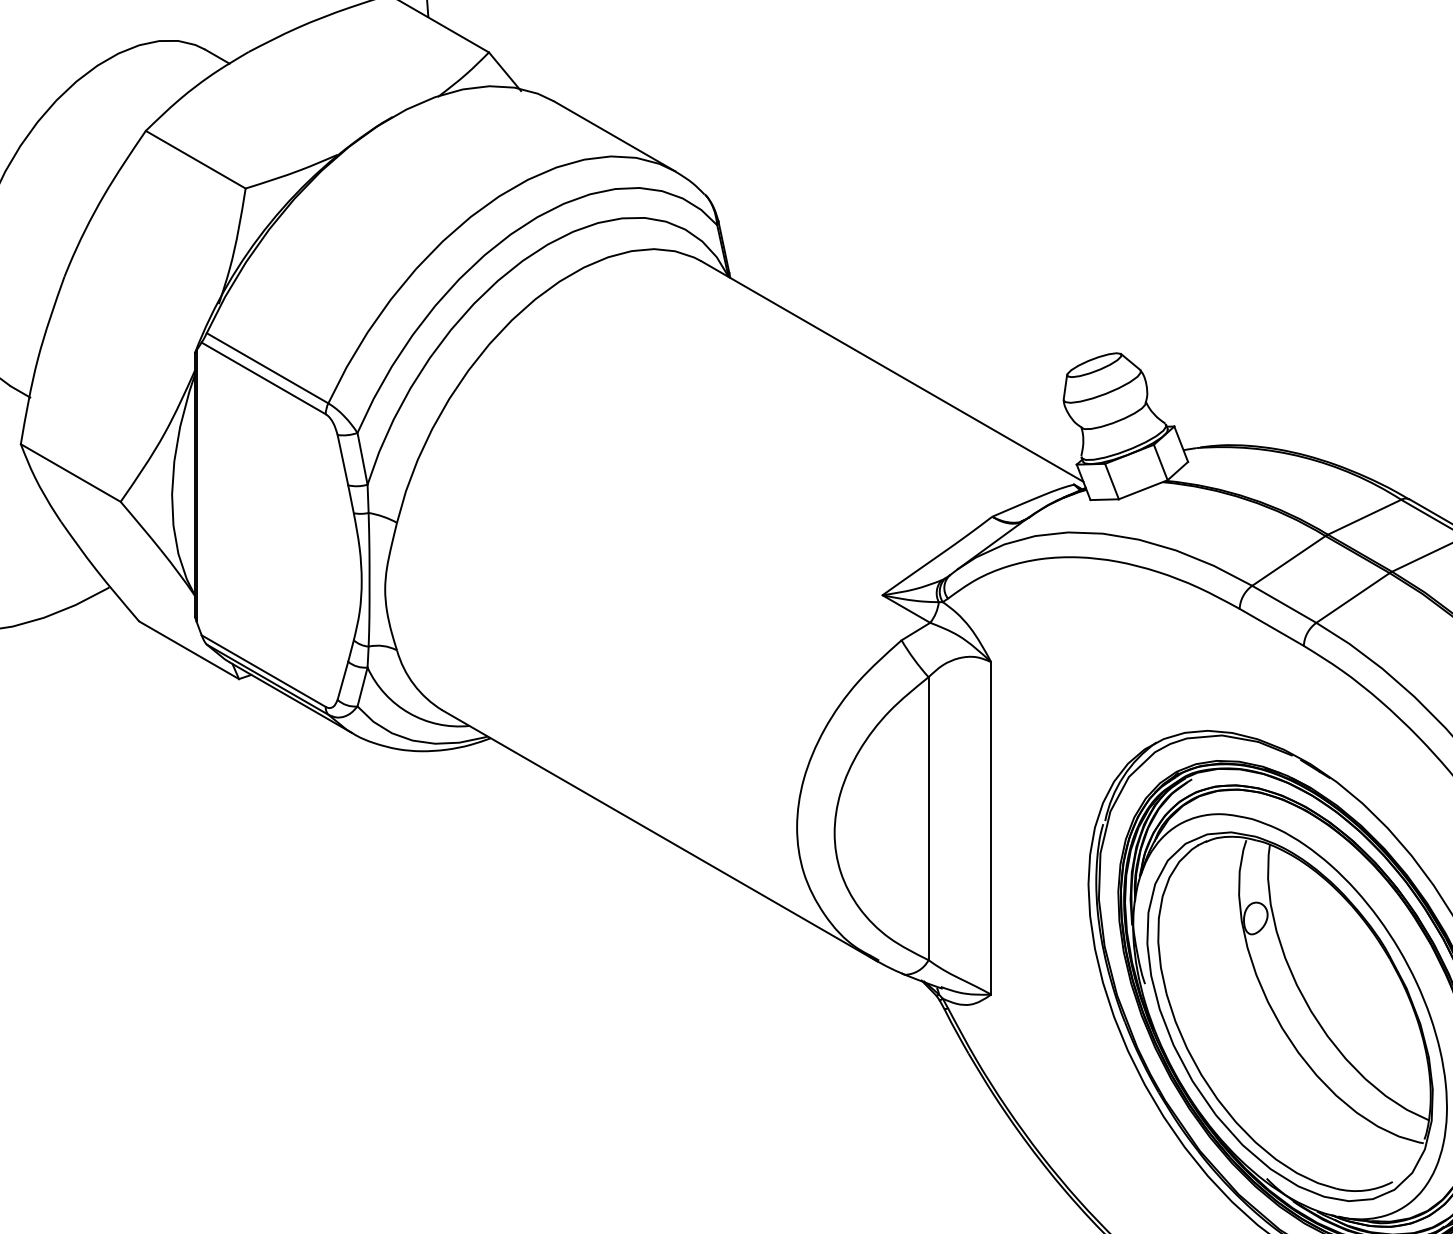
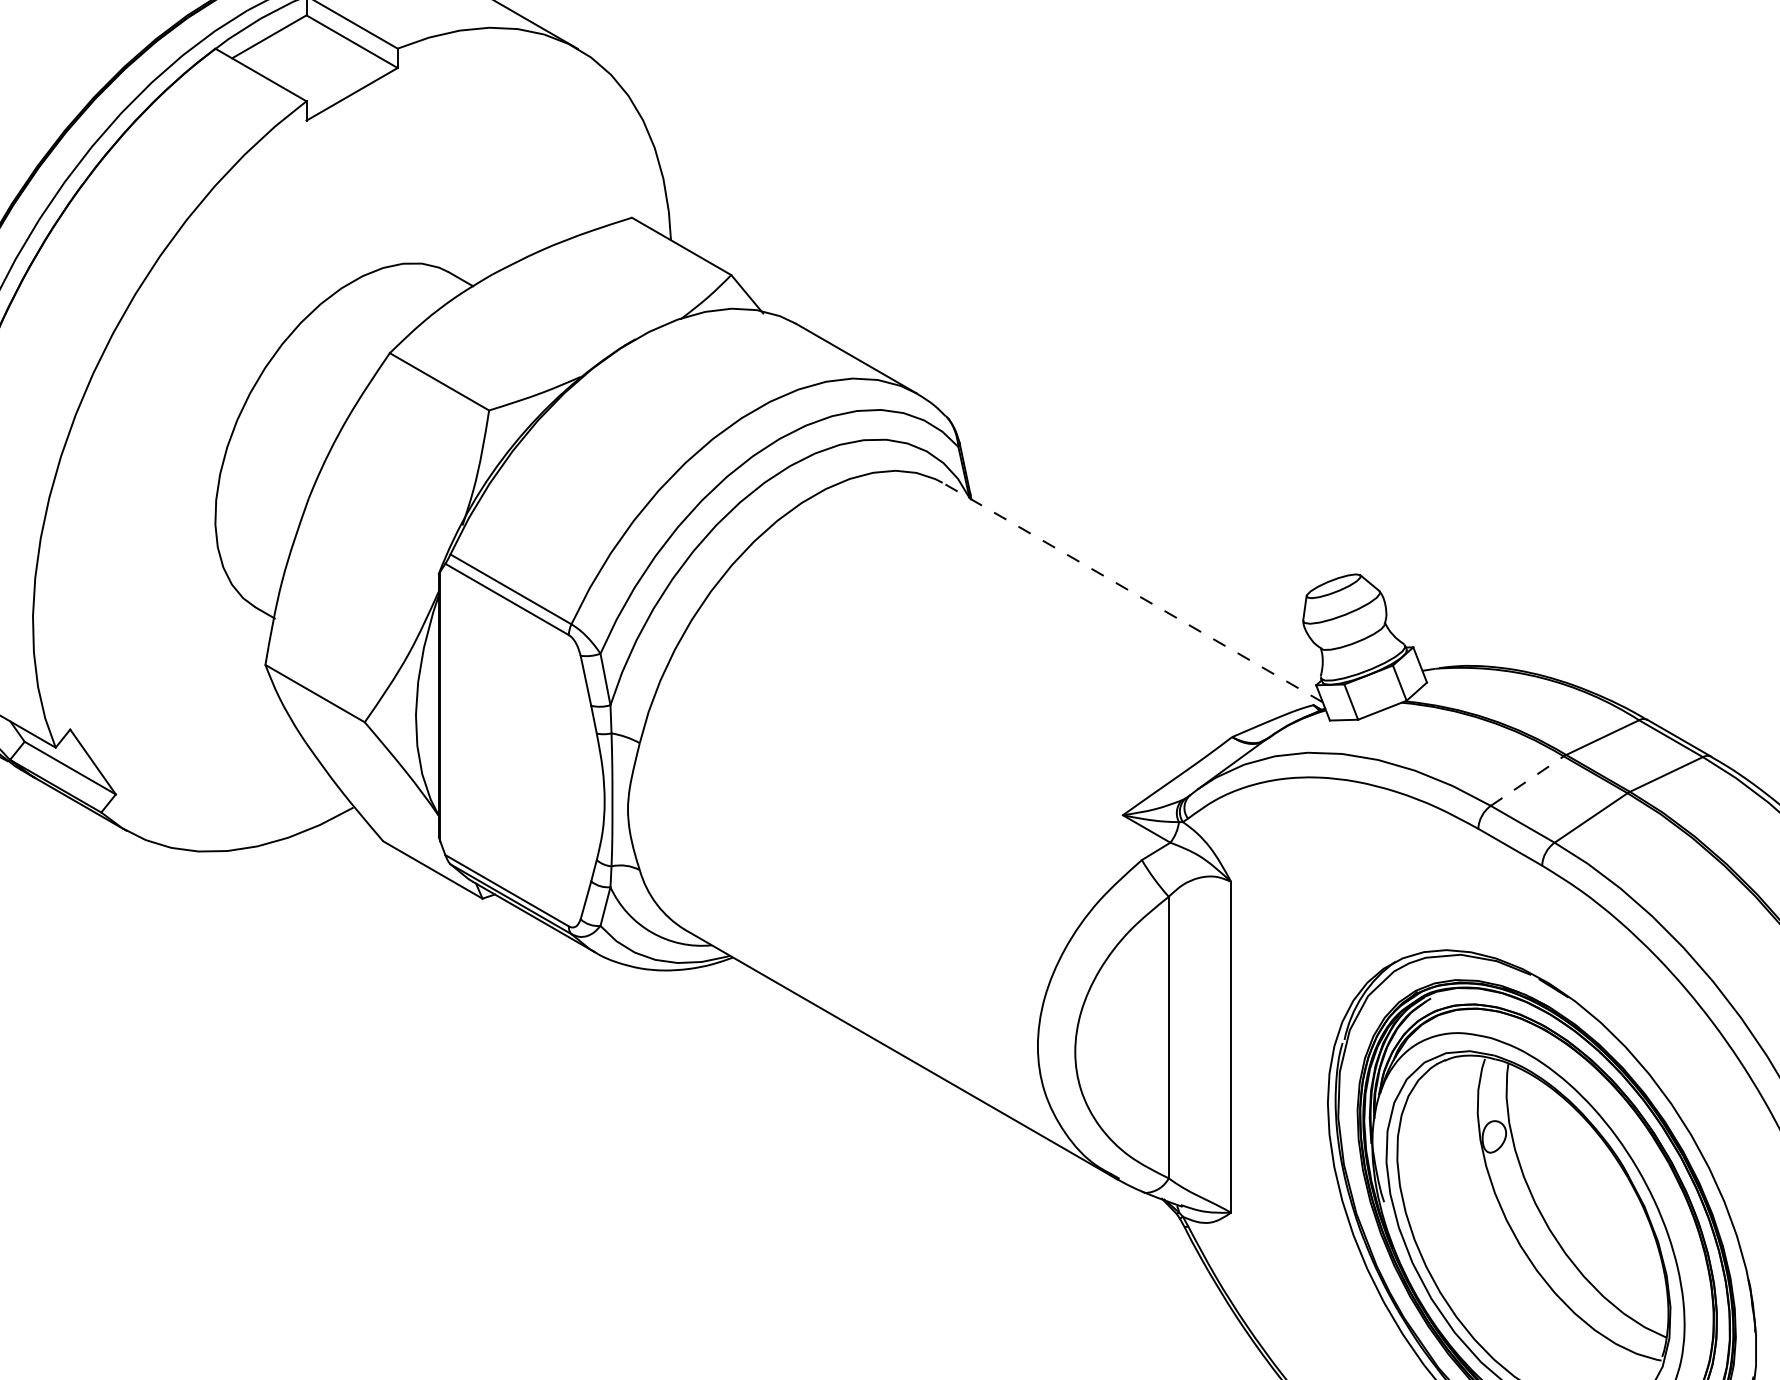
line: (892, 371) -> (1132, 592), solid -> dashed
line: (1289, 560) -> (1527, 780), solid -> dashed

